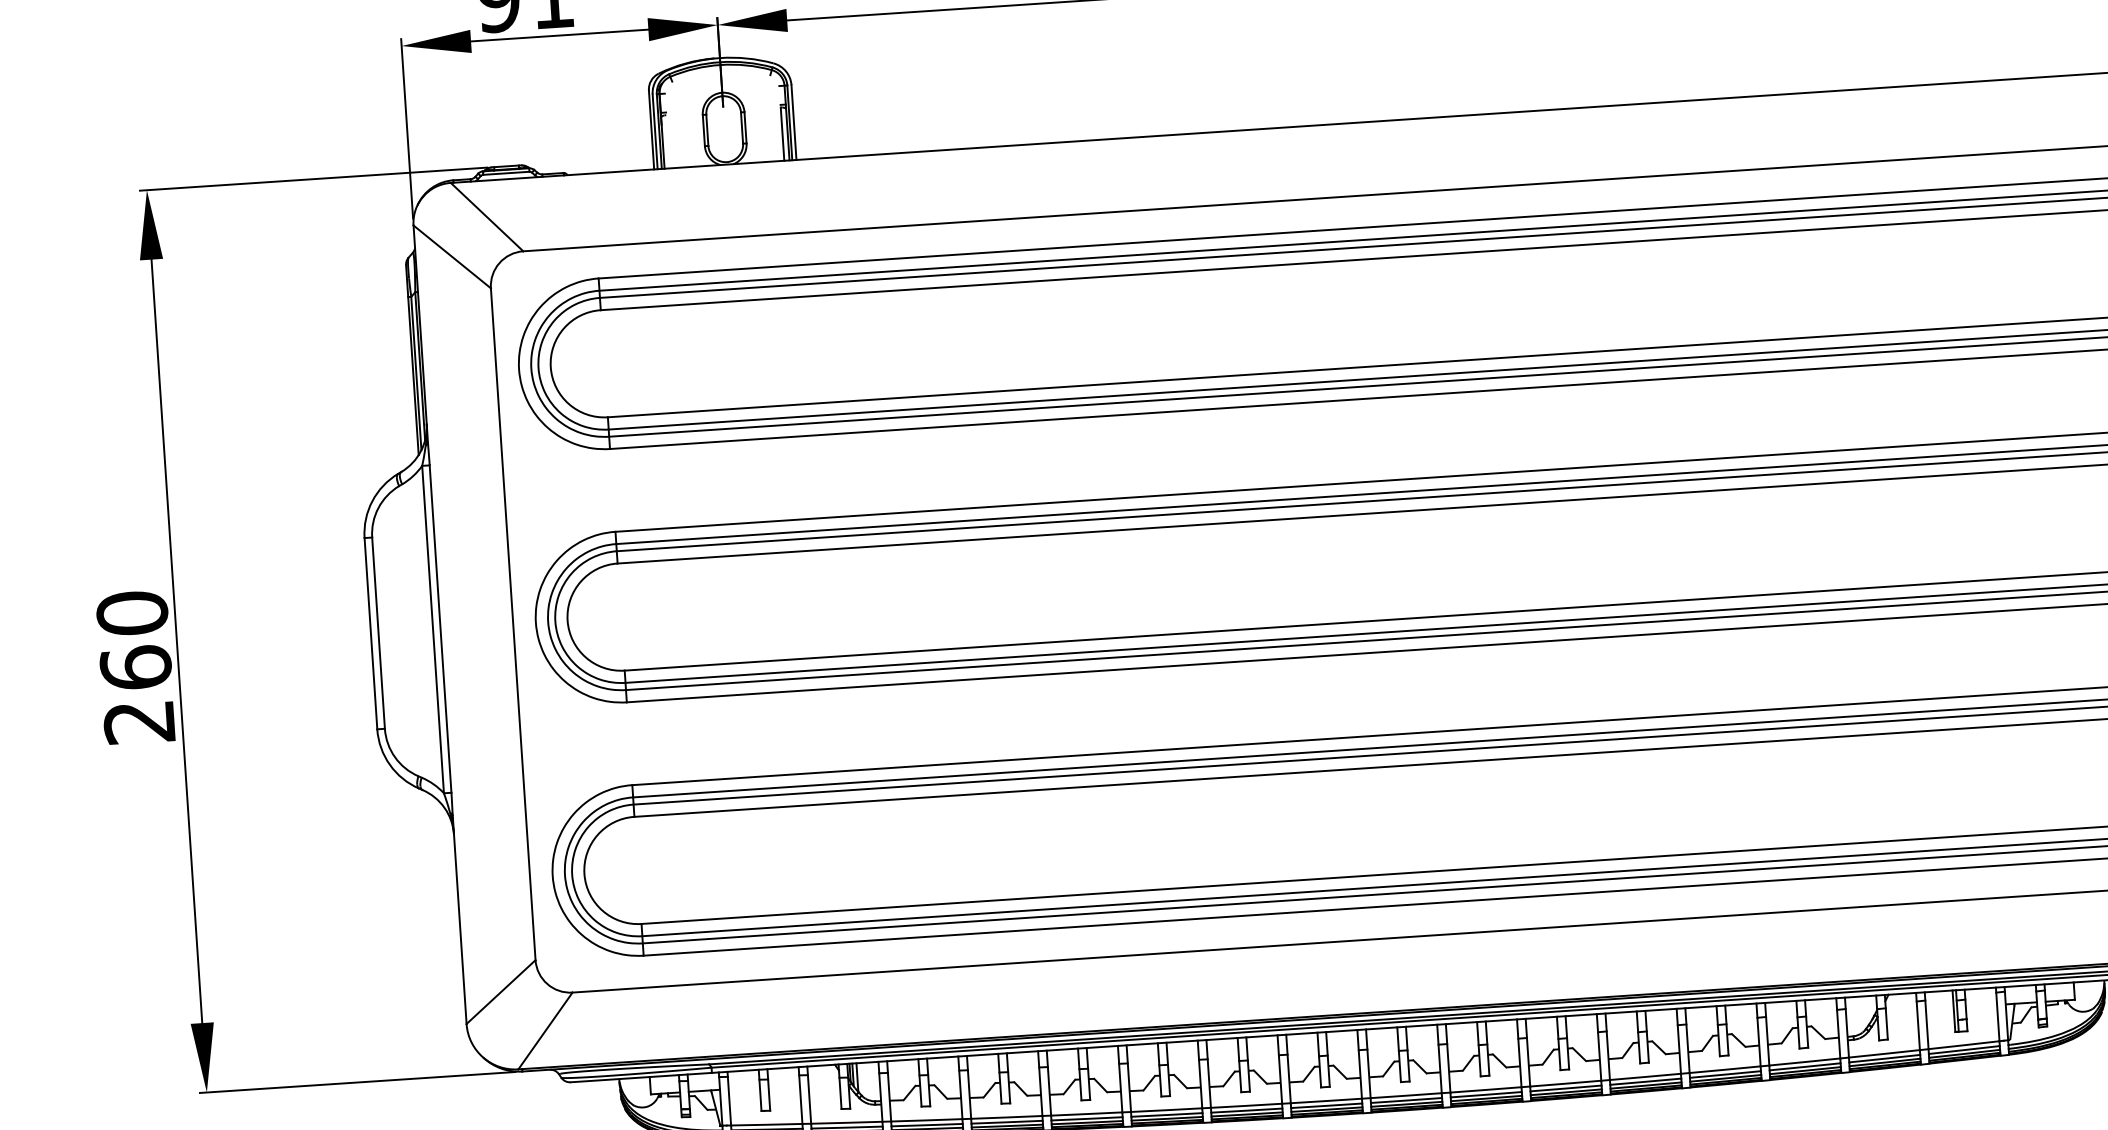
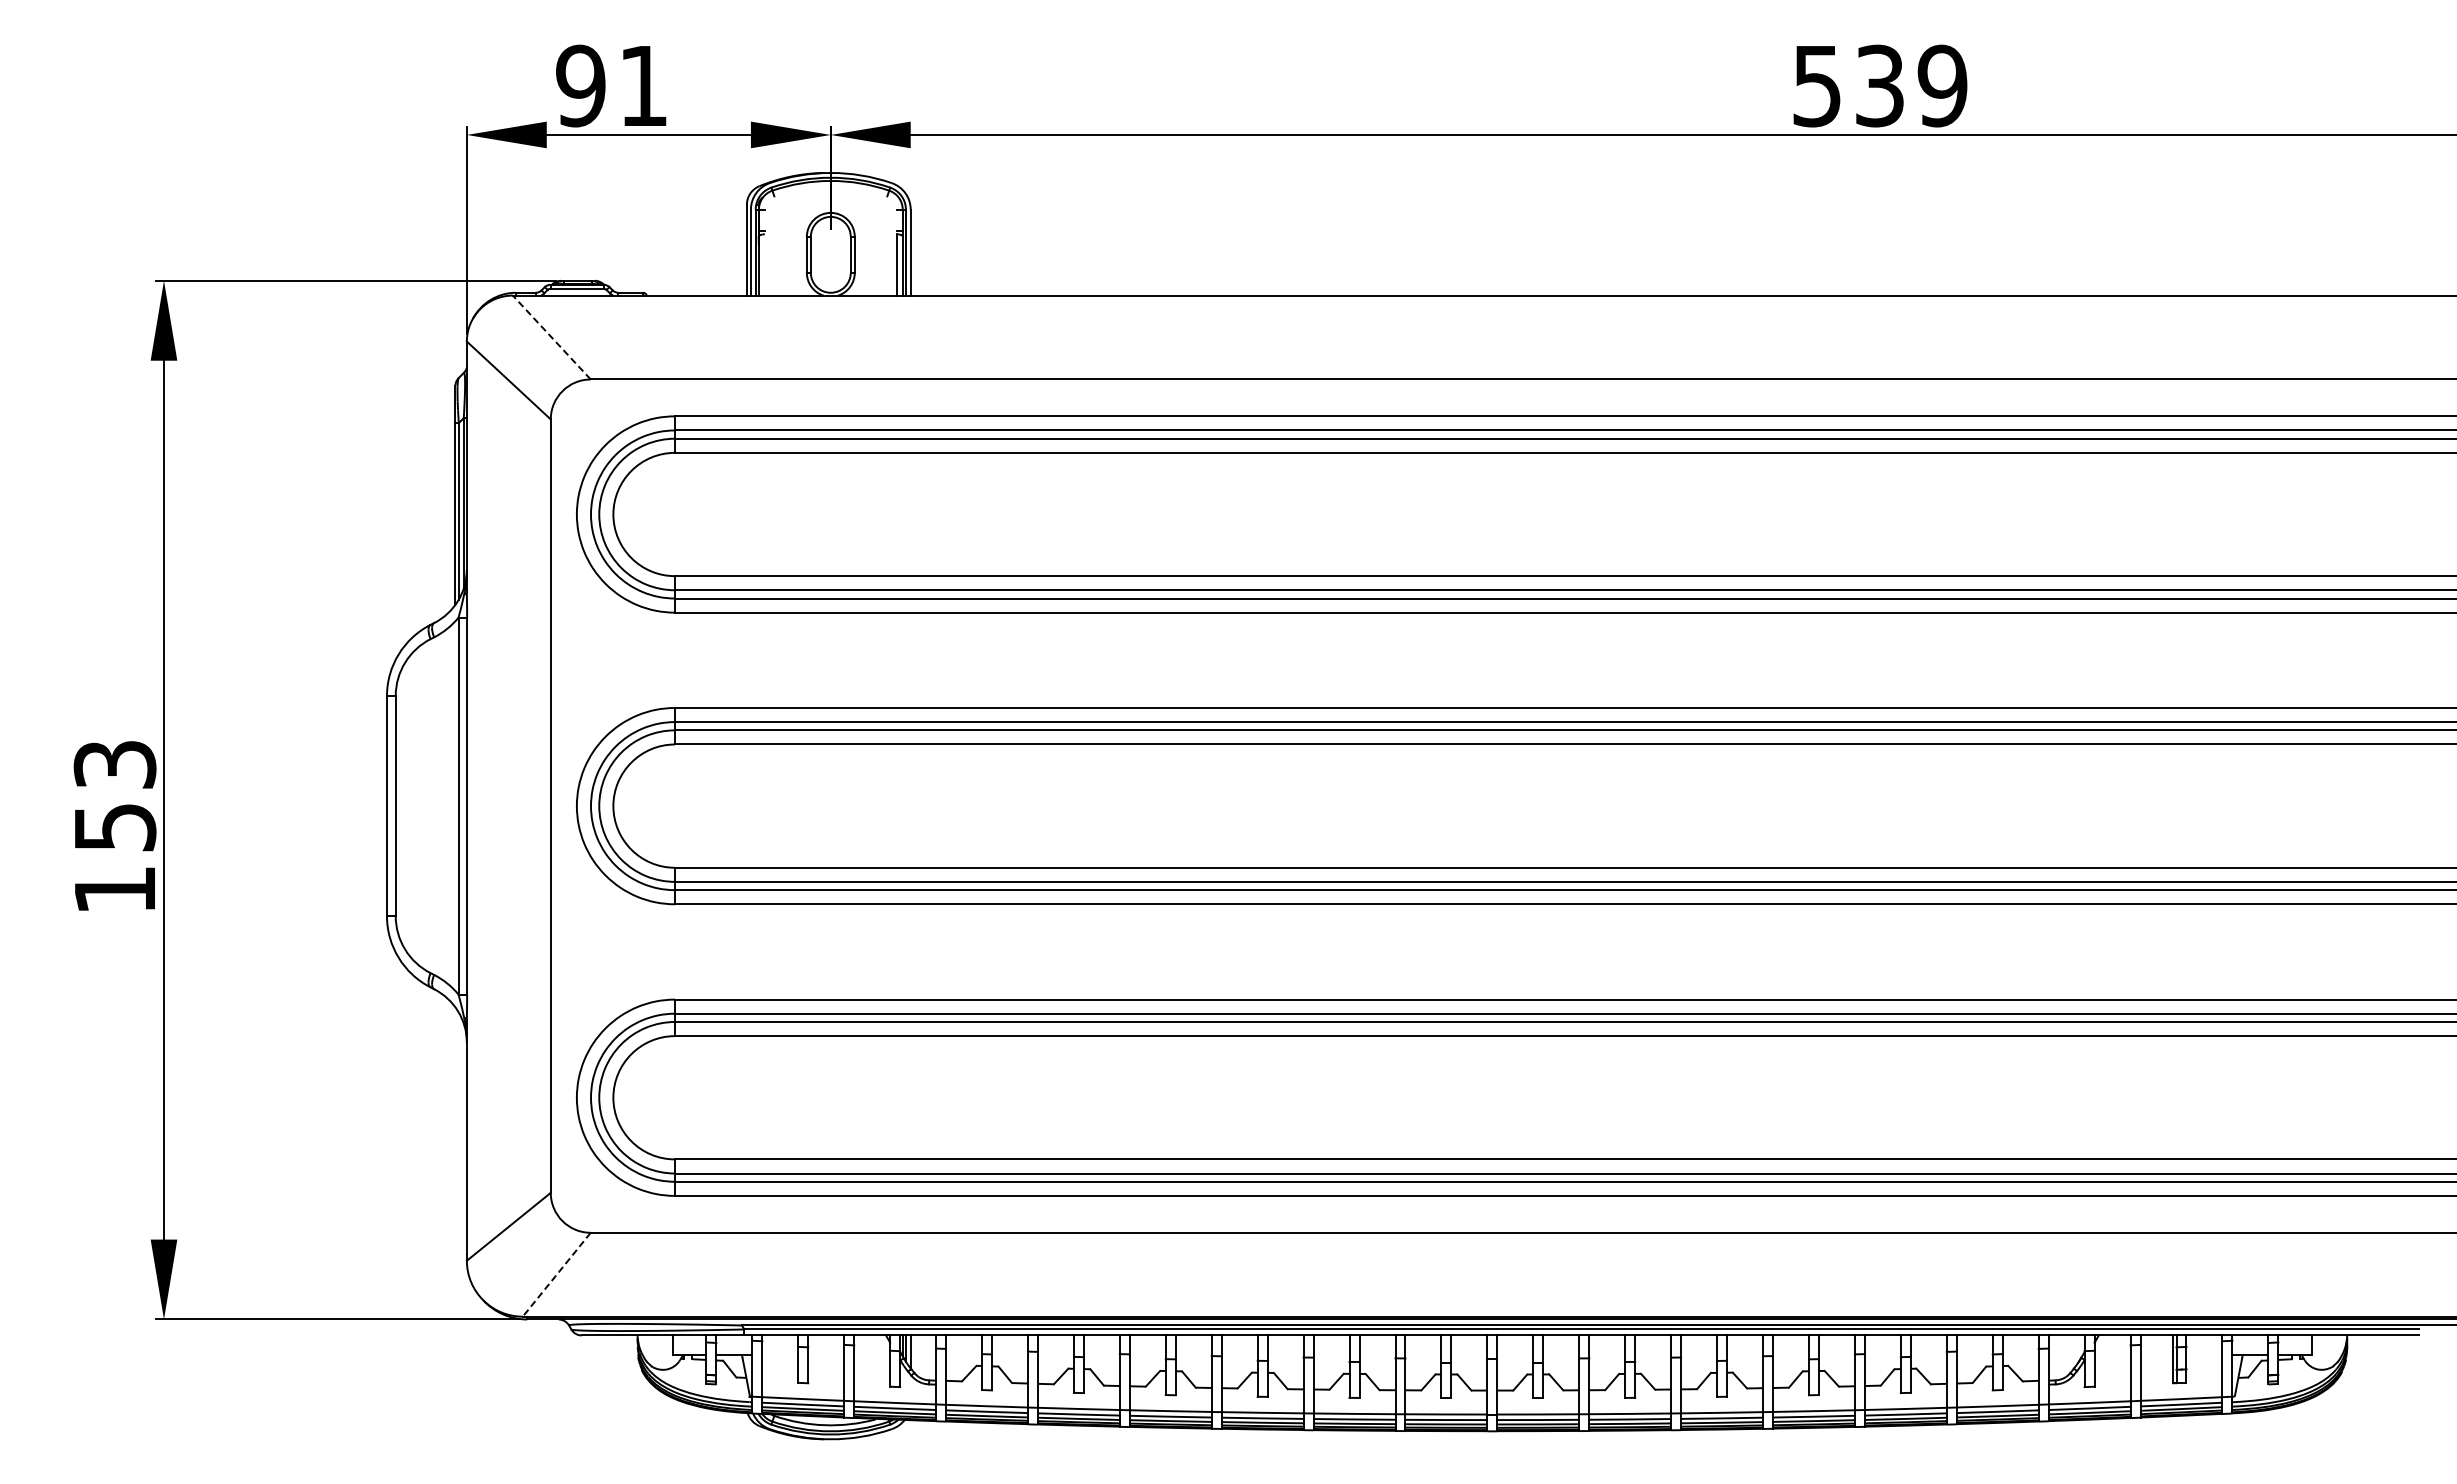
line: (486, 217) -> (551, 337), solid -> dashed
text: (135, 667) -> (114, 826), 260 -> 153
line: (545, 1030) -> (556, 1274), solid -> dashed

